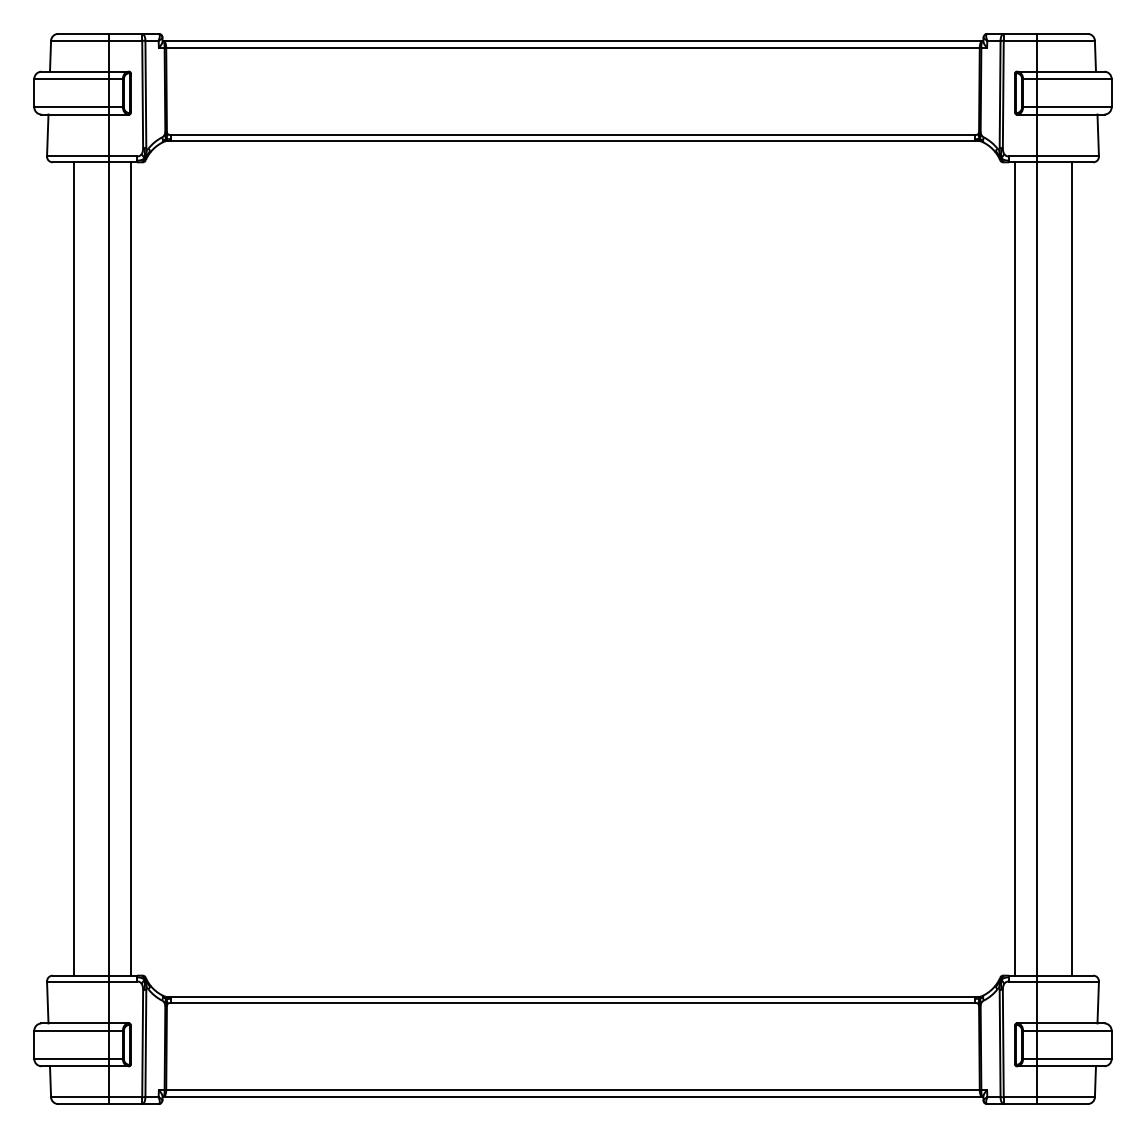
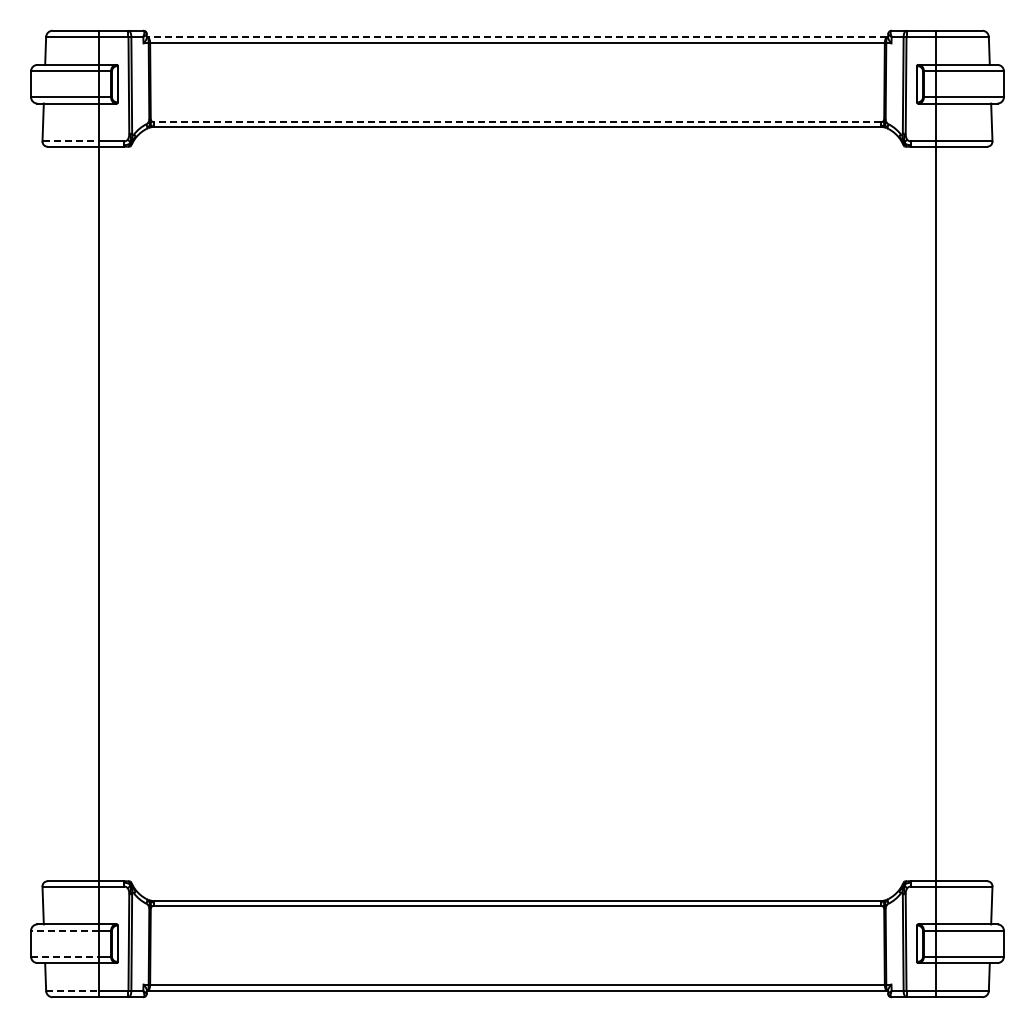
line: (573, 41) -> (517, 37), solid -> dashed
line: (571, 135) -> (516, 122), solid -> dashed
line: (79, 156) -> (71, 141), solid -> dashed
line: (73, 568) -> (66, 513), removed
line: (131, 568) -> (118, 513), removed
line: (1014, 568) -> (916, 513), removed
line: (1072, 568) -> (968, 513), removed
line: (71, 1030) -> (64, 930), solid -> dashed
line: (71, 1058) -> (64, 956), solid -> dashed
line: (80, 1097) -> (72, 991), solid -> dashed

